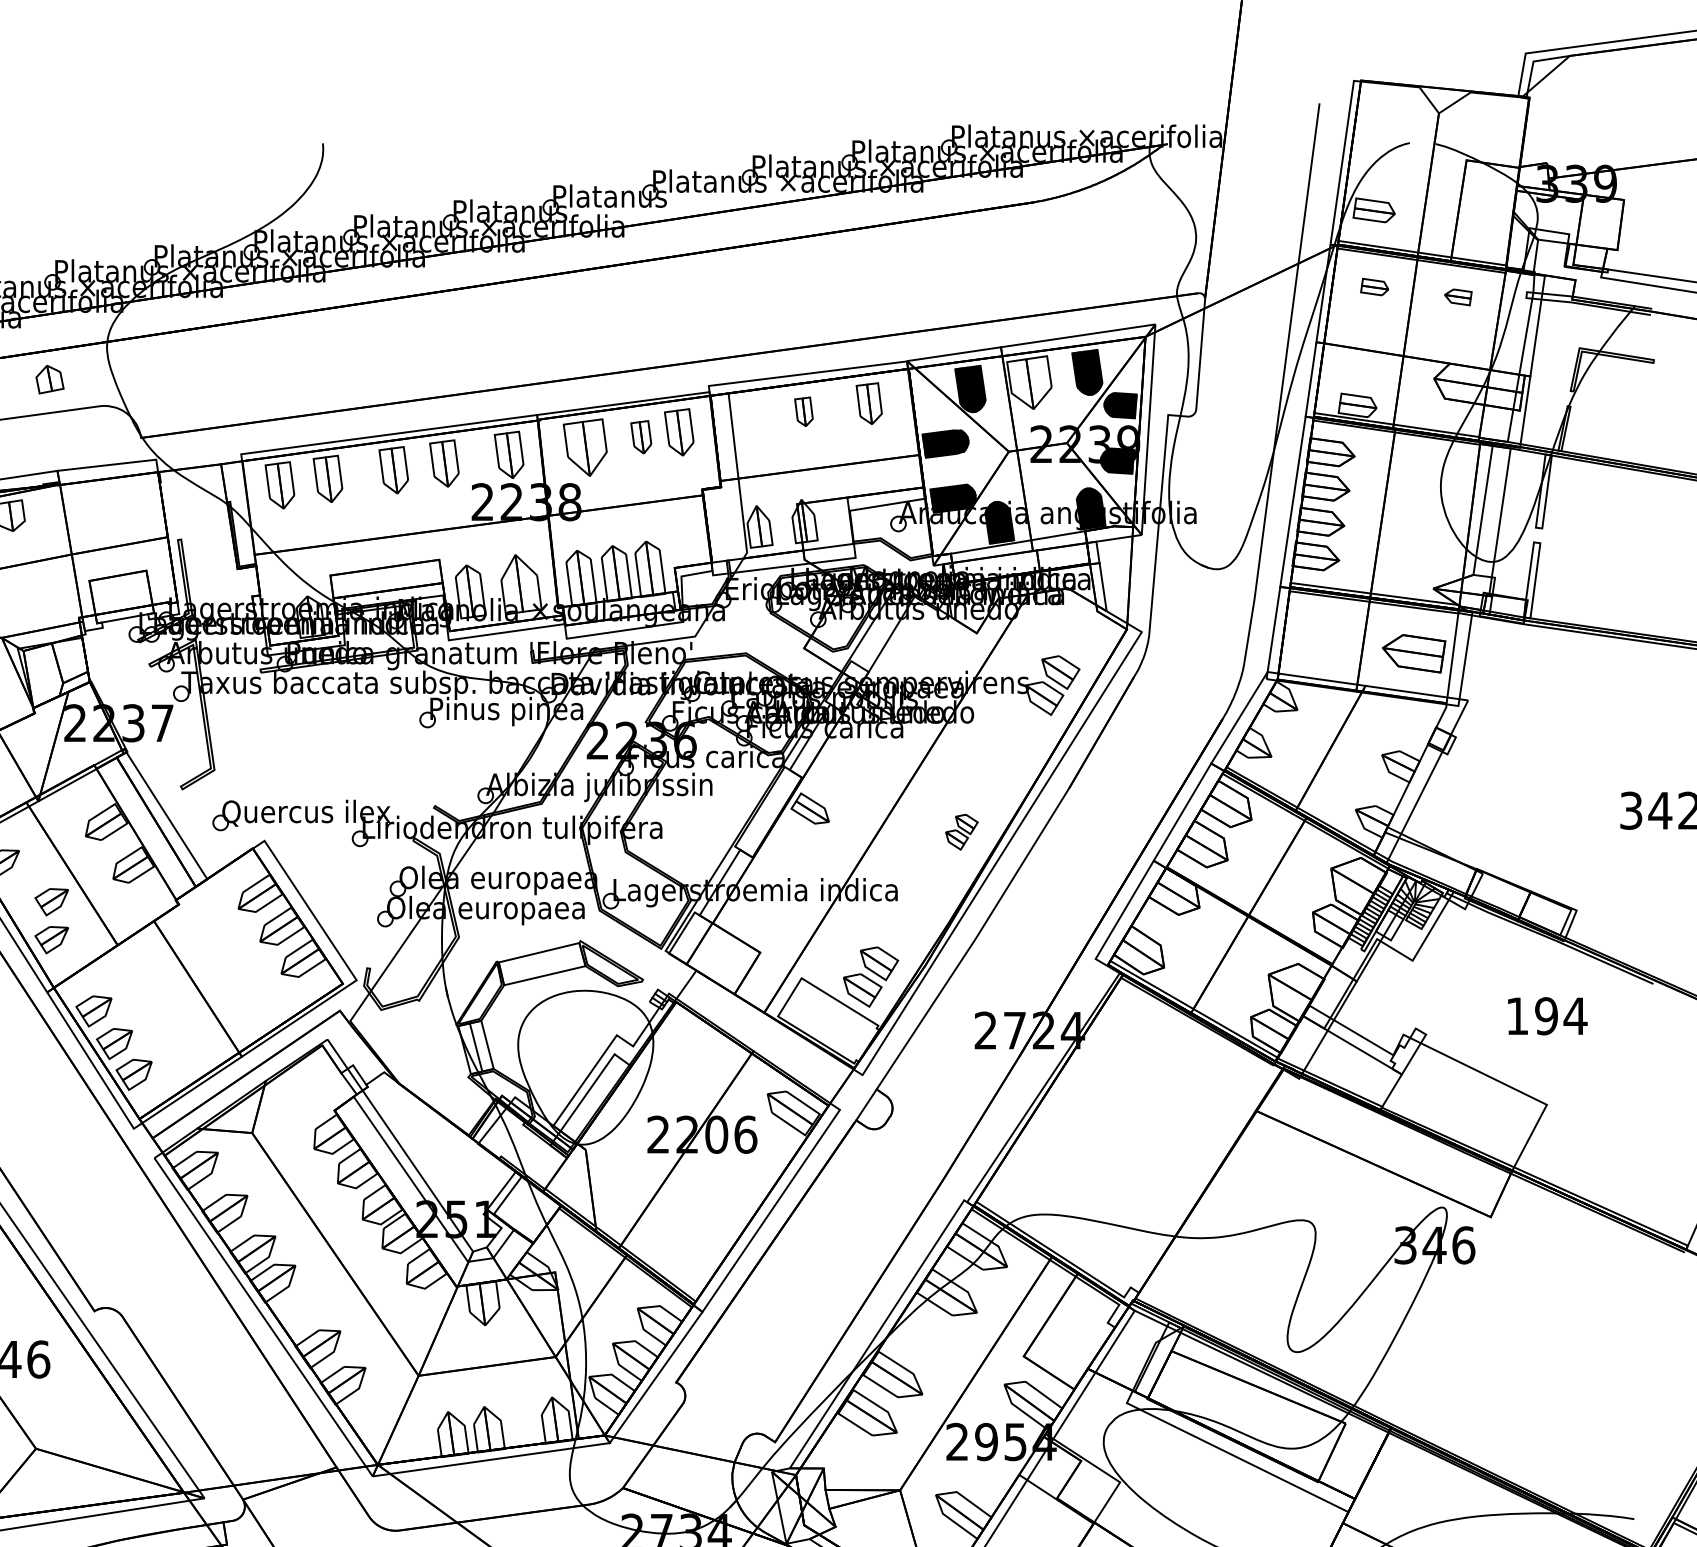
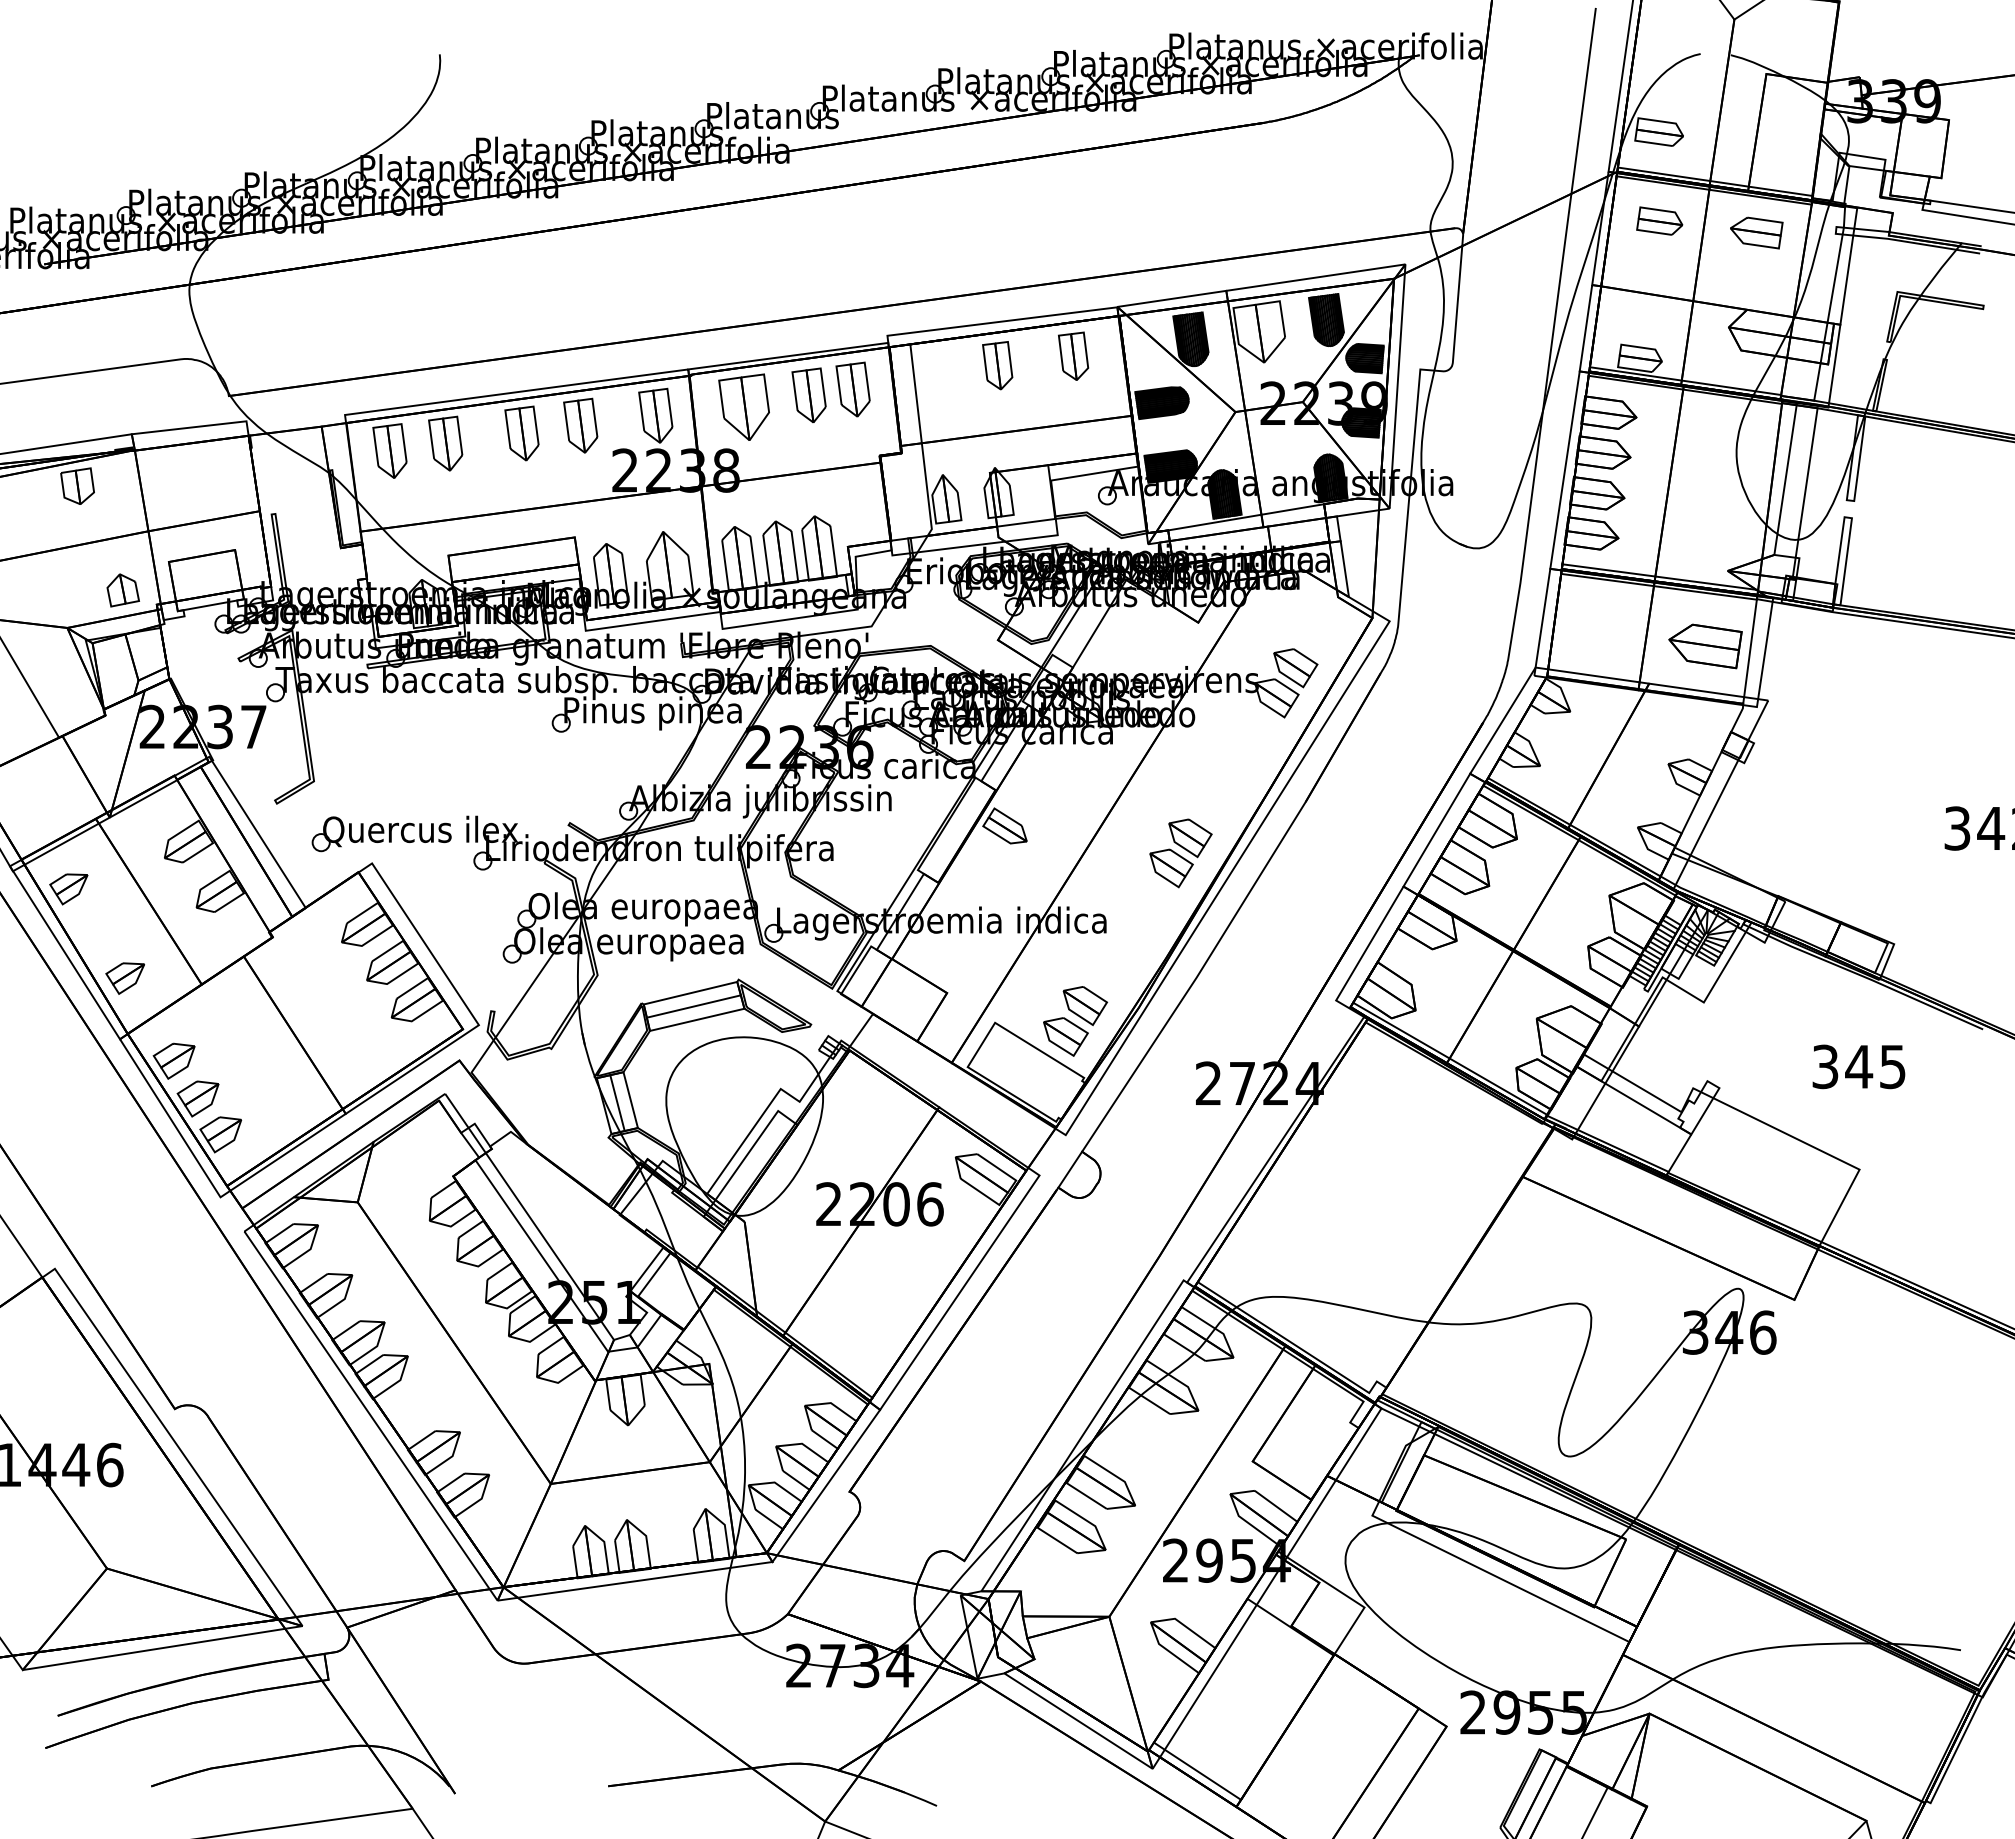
part: (1374, 286) -> (1659, 220), size x1.43
part: (1458, 296) -> (1756, 232), size x1.67
part: (49, 379) -> (122, 590), moved
part: (803, 411) -> (997, 365), size x1.43
part: (640, 436) -> (808, 394), size x1.43
part: (961, 832) -> (1180, 853), size x1.67
part: (51, 902) -> (125, 934), removed
line: (541, 964) -> (693, 1006), added
text: (1546, 1015) -> (1859, 1066), 194 -> 345

